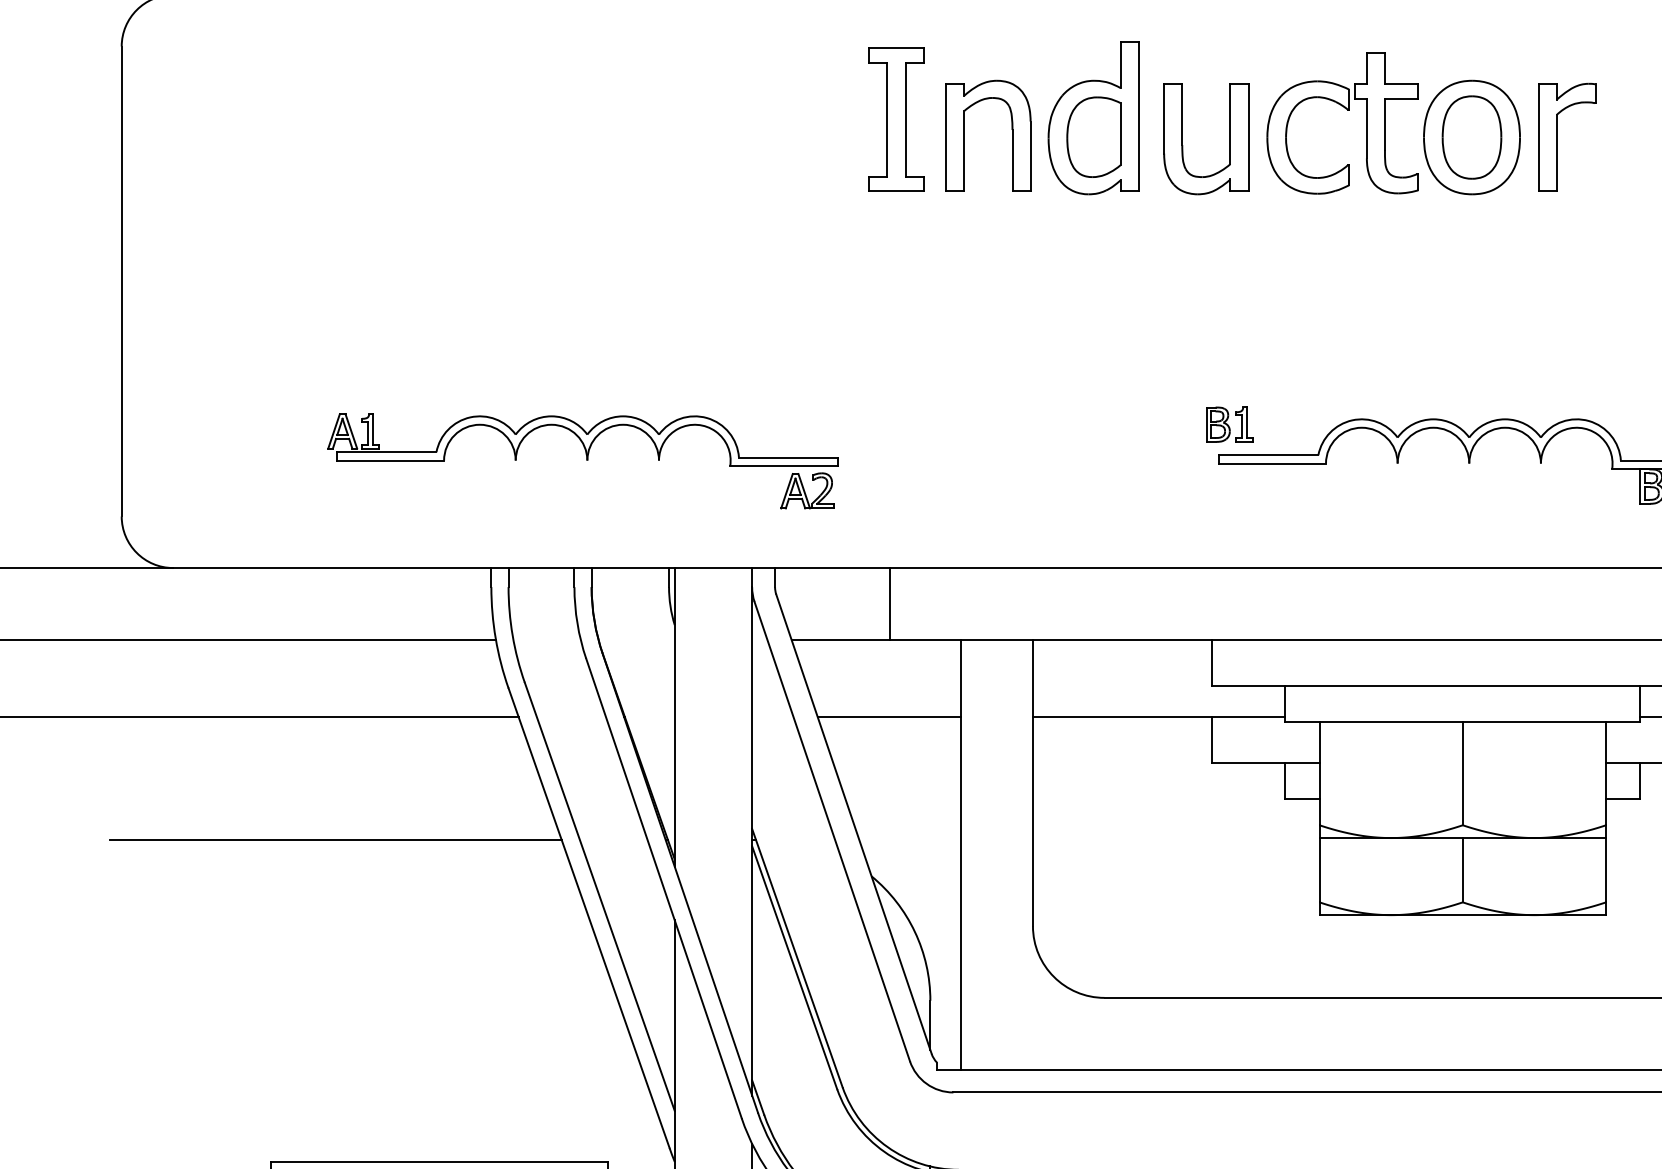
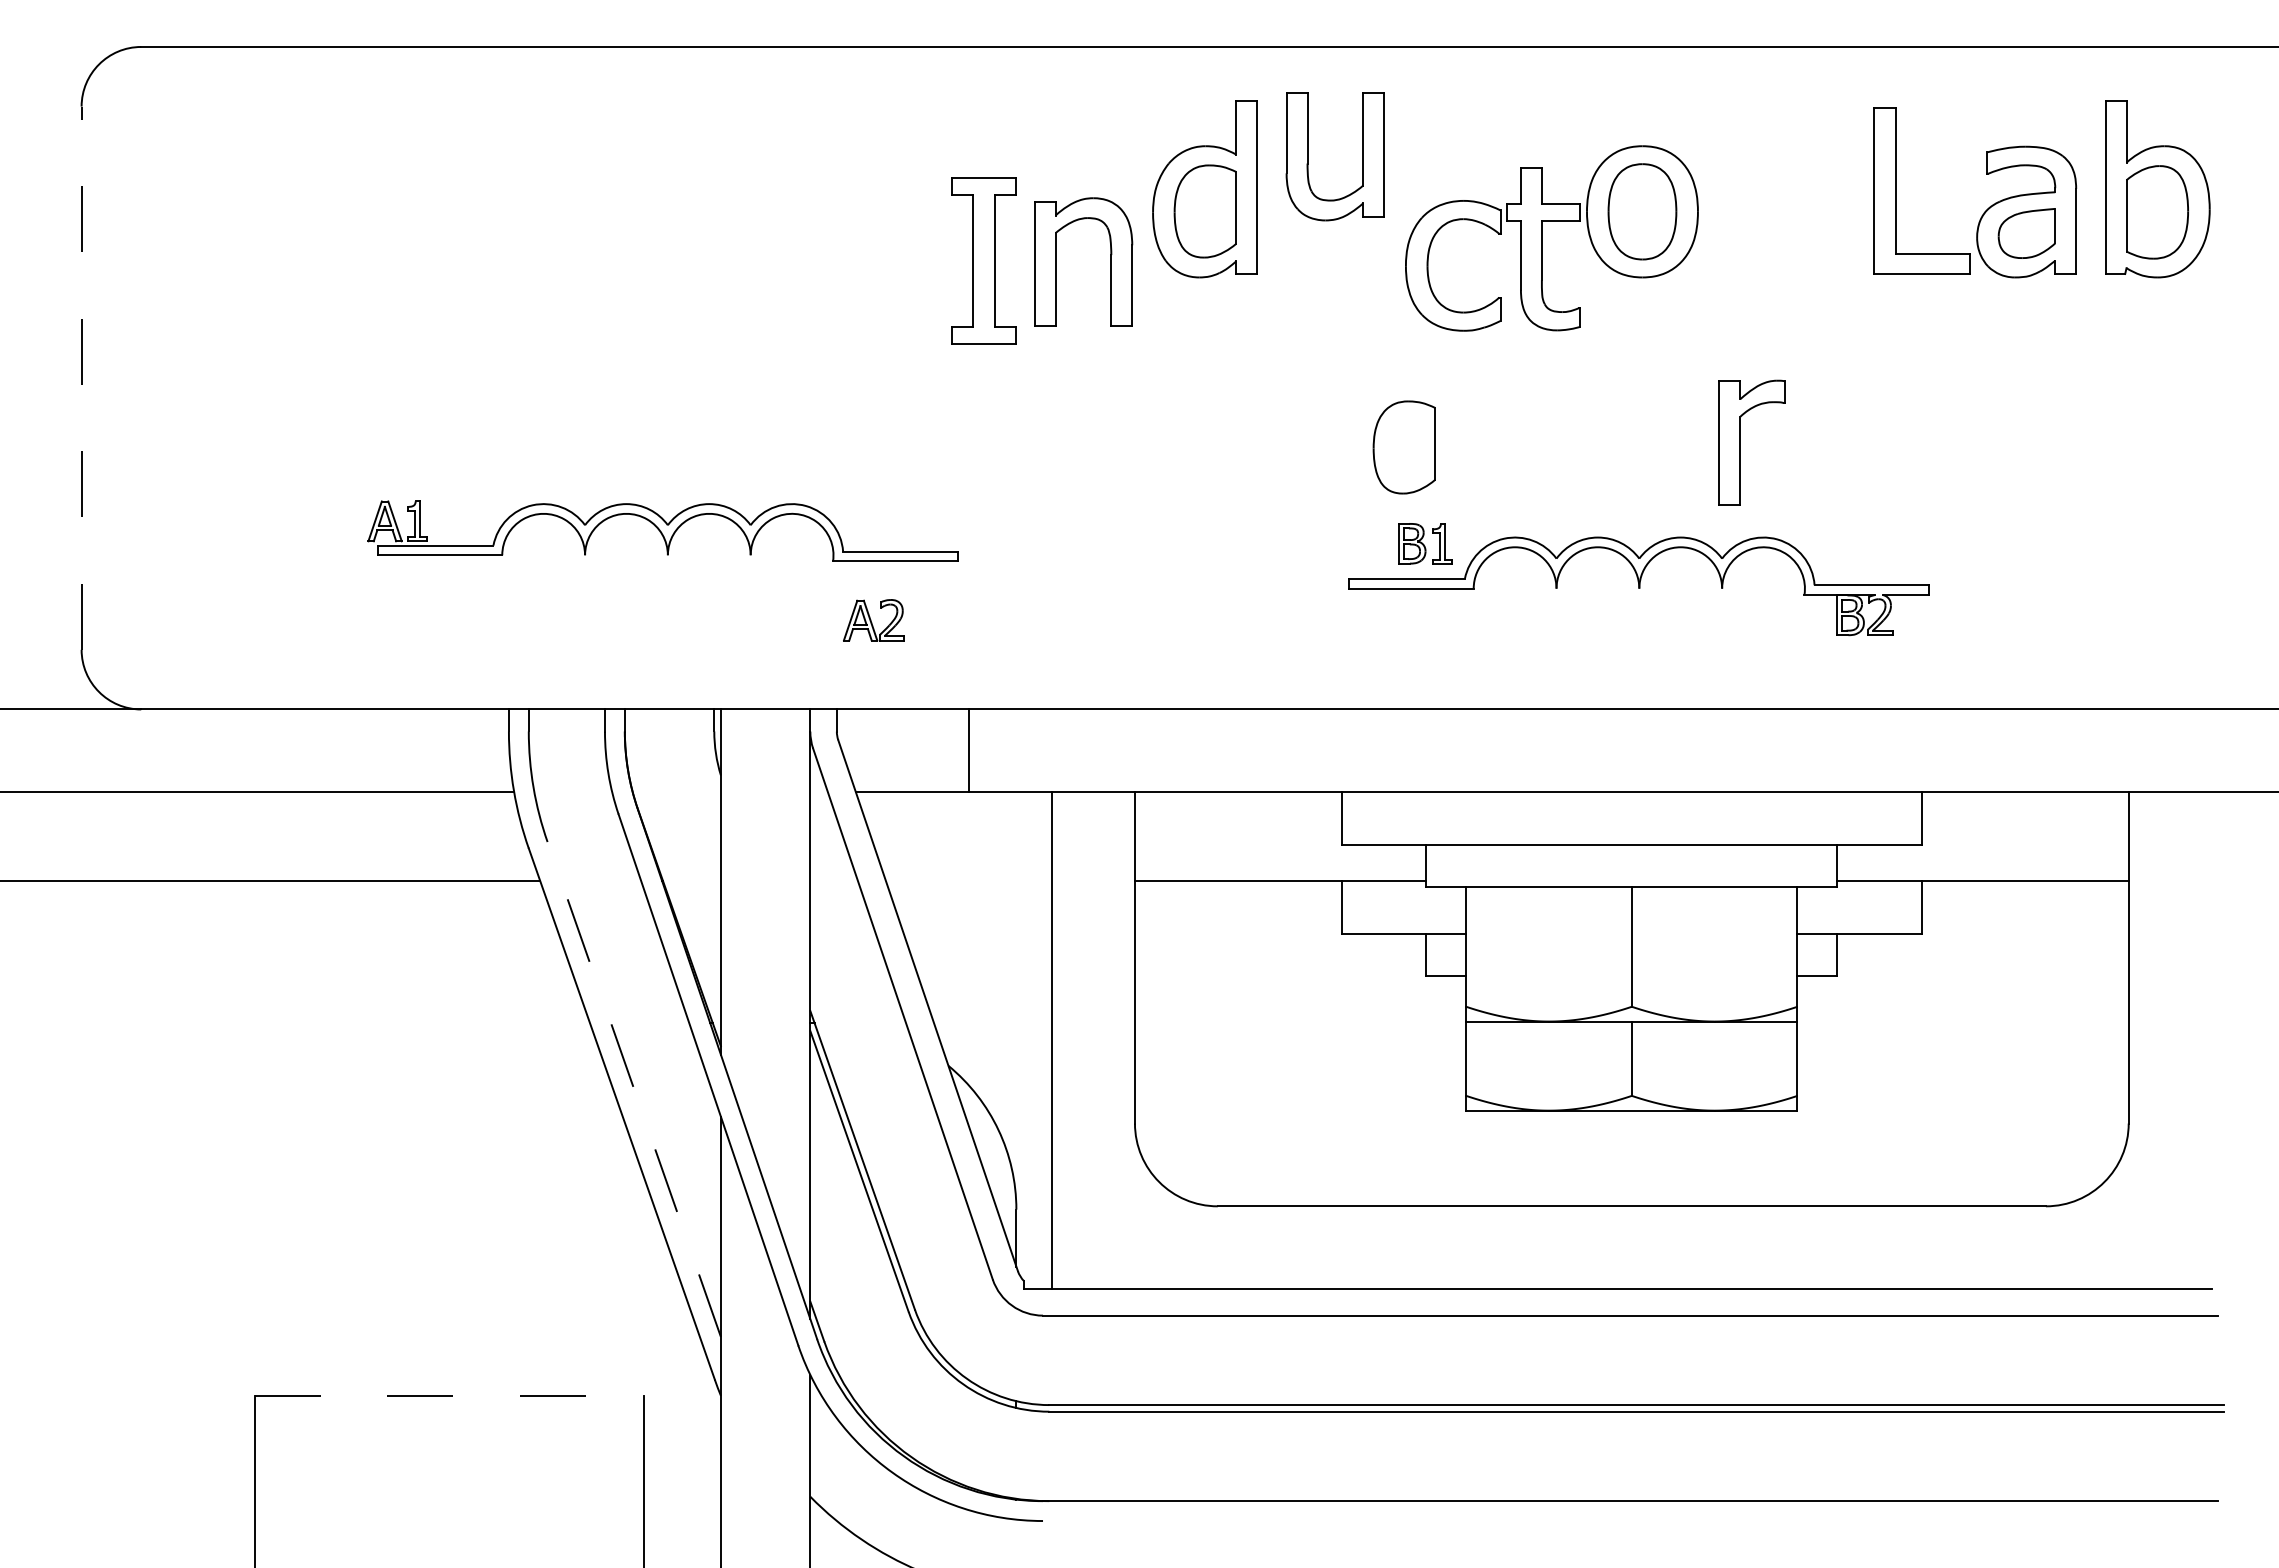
part: (1347, 110) -> (1498, 234), moved
part: (895, 119) -> (983, 260), moved
part: (965, 135) -> (1056, 261), moved
part: (1556, 137) -> (1740, 442), moved
part: (1183, 138) -> (1308, 156), moved
line: (121, 281) -> (81, 378), solid -> dashed
part: (1265, 341) -> (1403, 447), added
part: (1229, 424) -> (1425, 543), moved
part: (582, 439) -> (662, 530), moved
line: (889, 716) -> (969, 881), removed
line: (336, 839) -> (329, 1023), removed
line: (600, 896) -> (634, 1089), solid -> dashed
line: (439, 1161) -> (449, 1395), solid -> dashed

